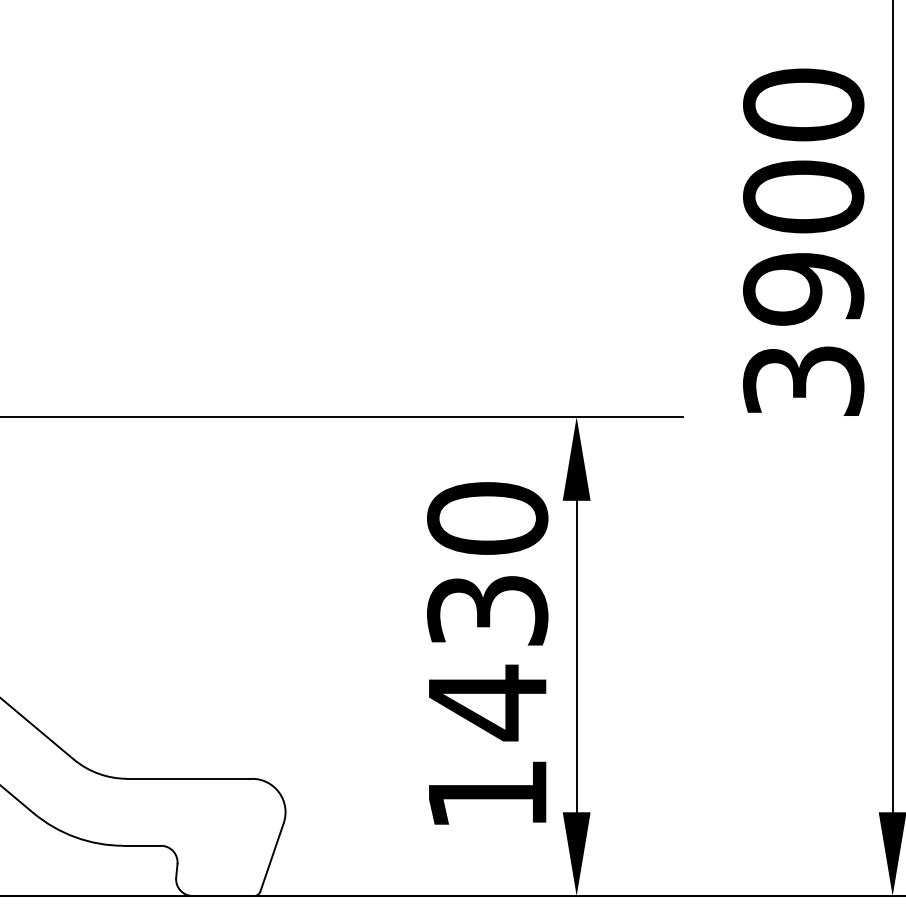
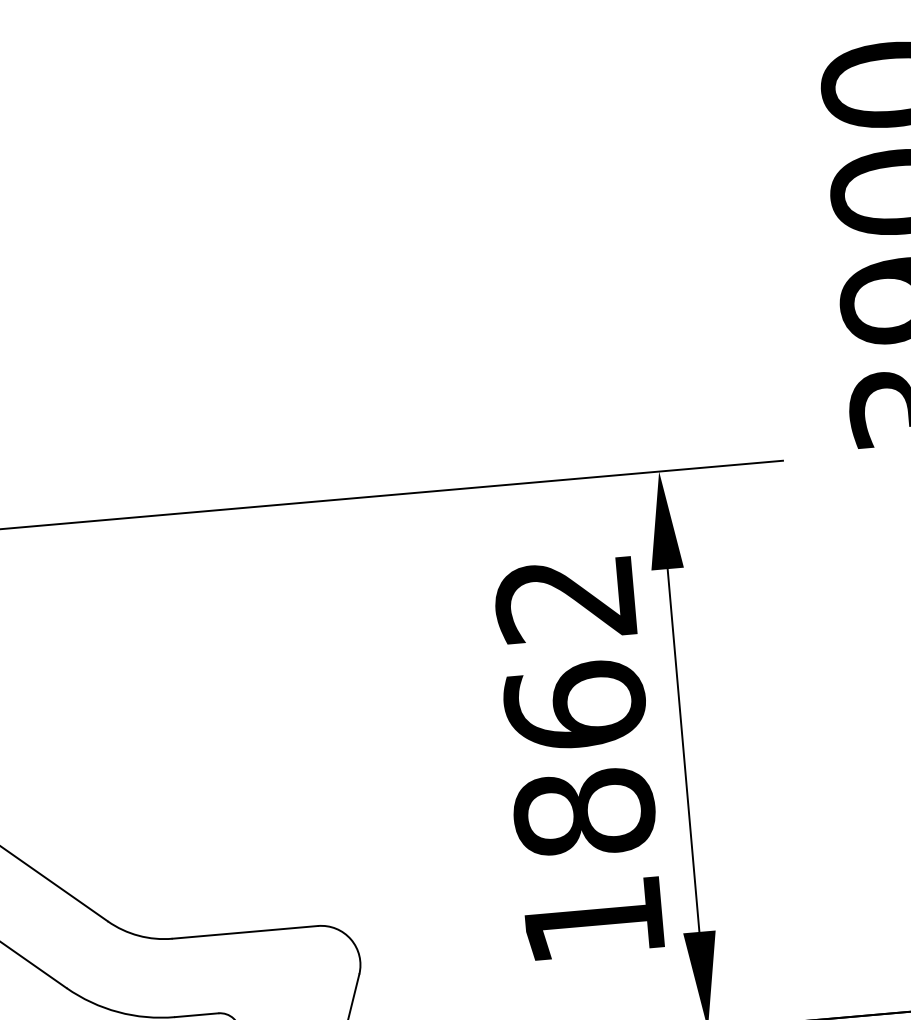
text: (487, 611) -> (575, 707), 1430 -> 1862

